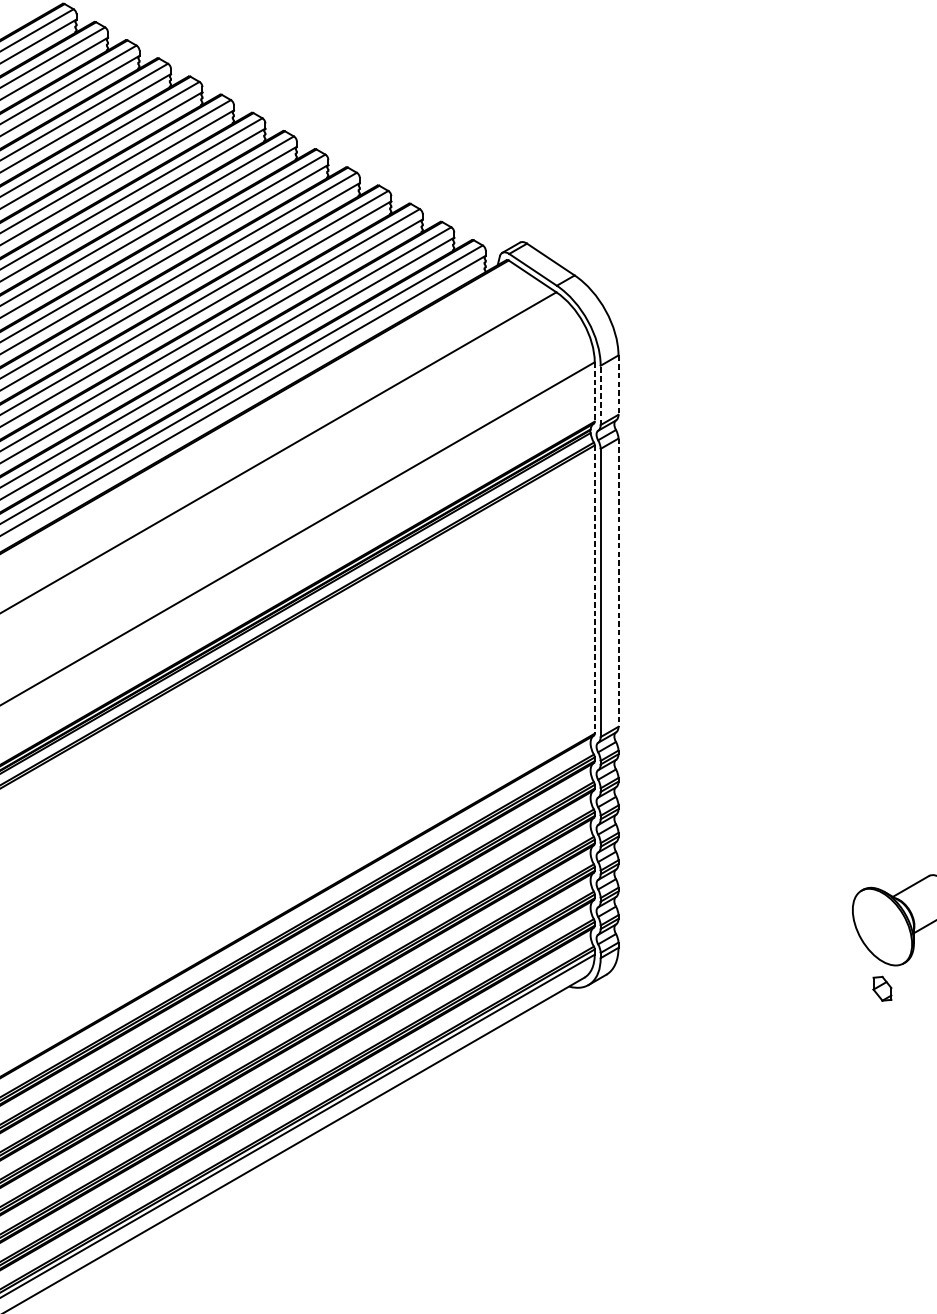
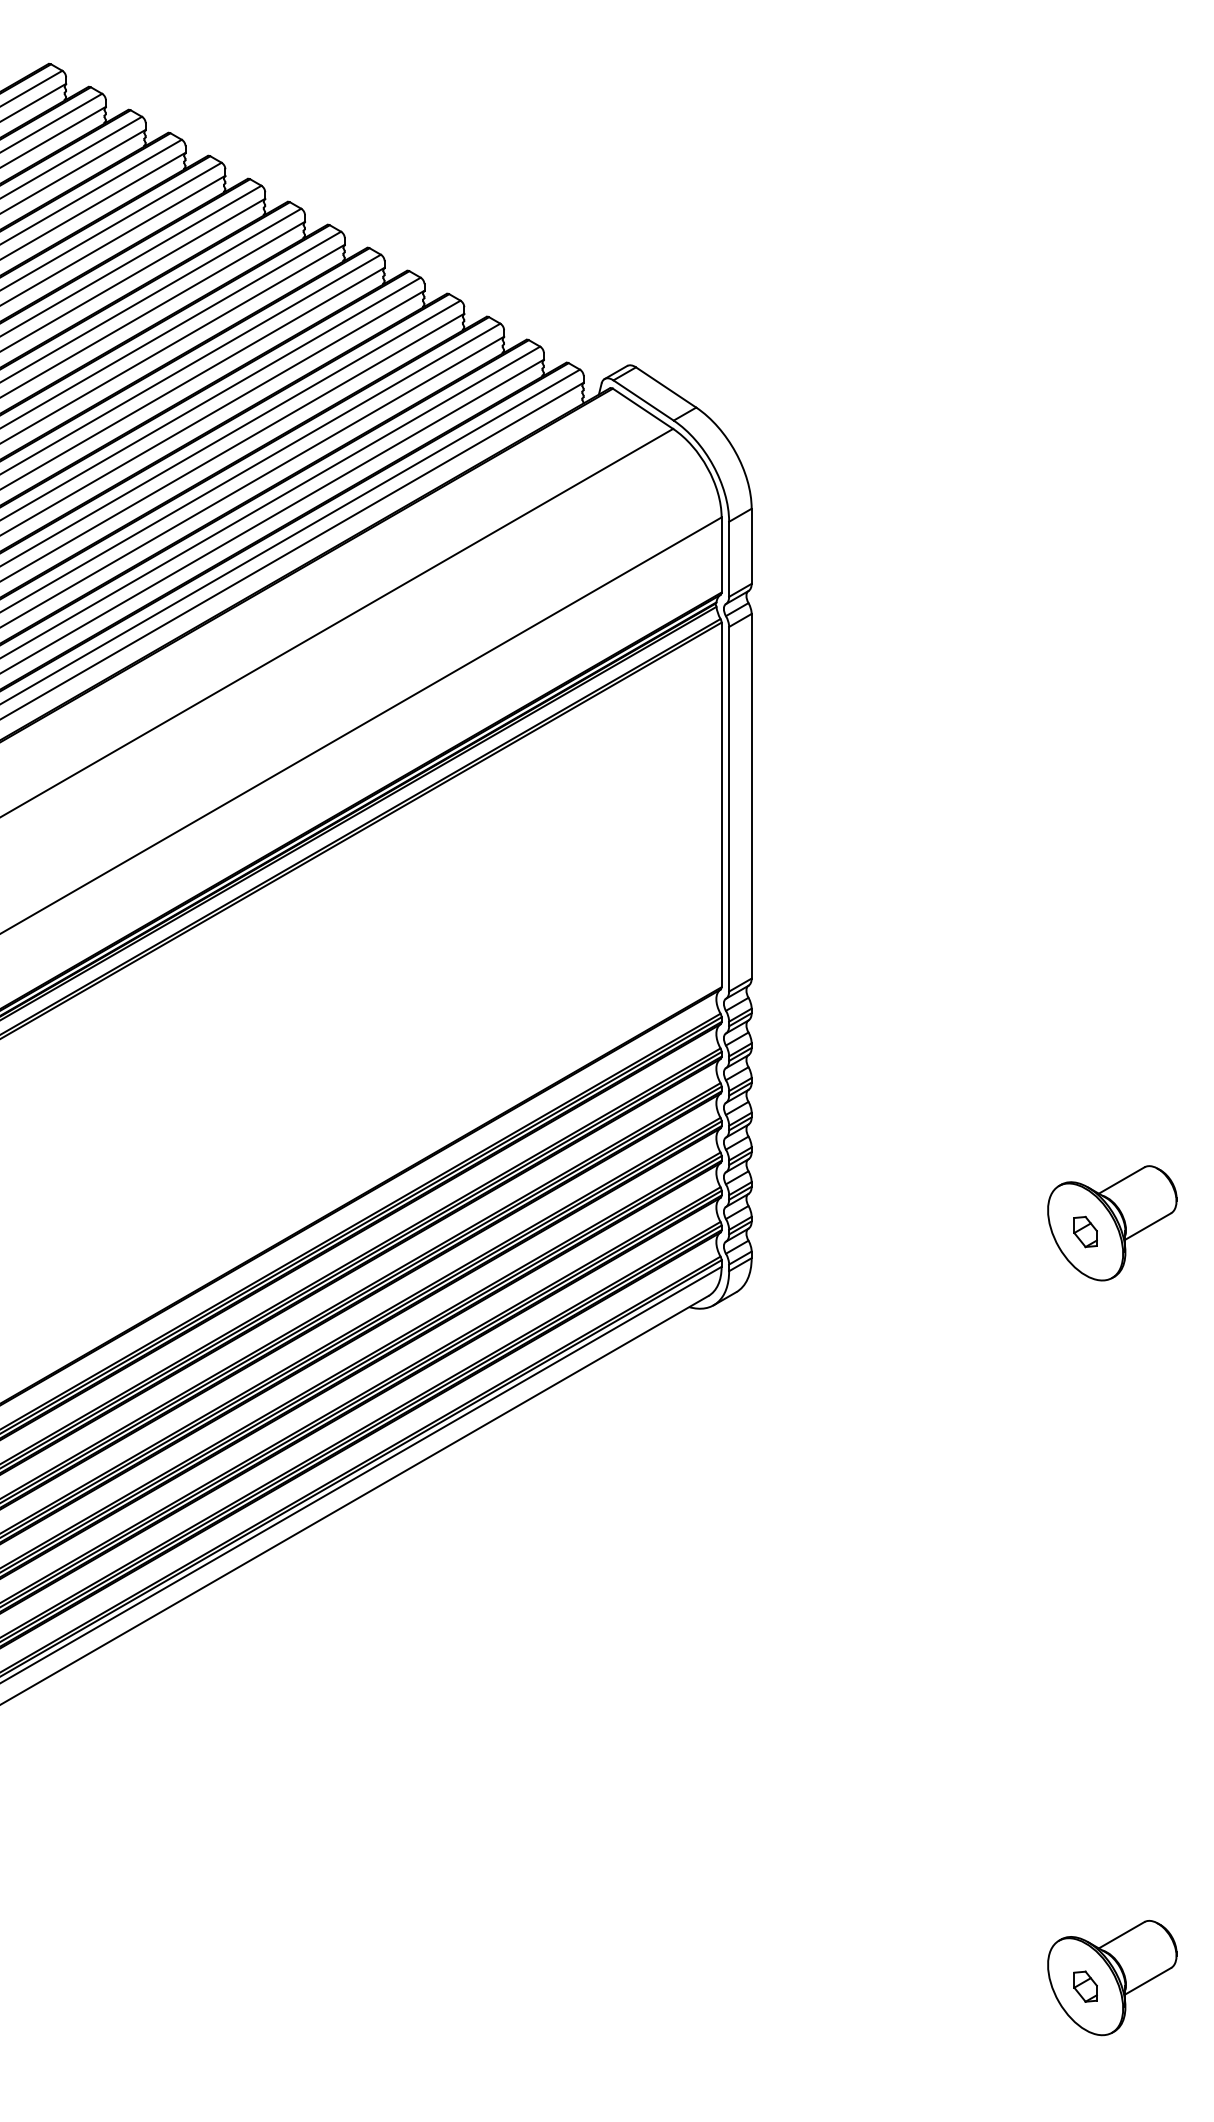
line: (618, 385) -> (751, 546), dashed -> solid
line: (594, 392) -> (721, 555), dashed -> solid
line: (600, 395) -> (729, 559), dashed -> solid
line: (618, 582) -> (751, 796), dashed -> solid
line: (594, 590) -> (721, 805), dashed -> solid
part: (882, 988) -> (1085, 1231), moved

